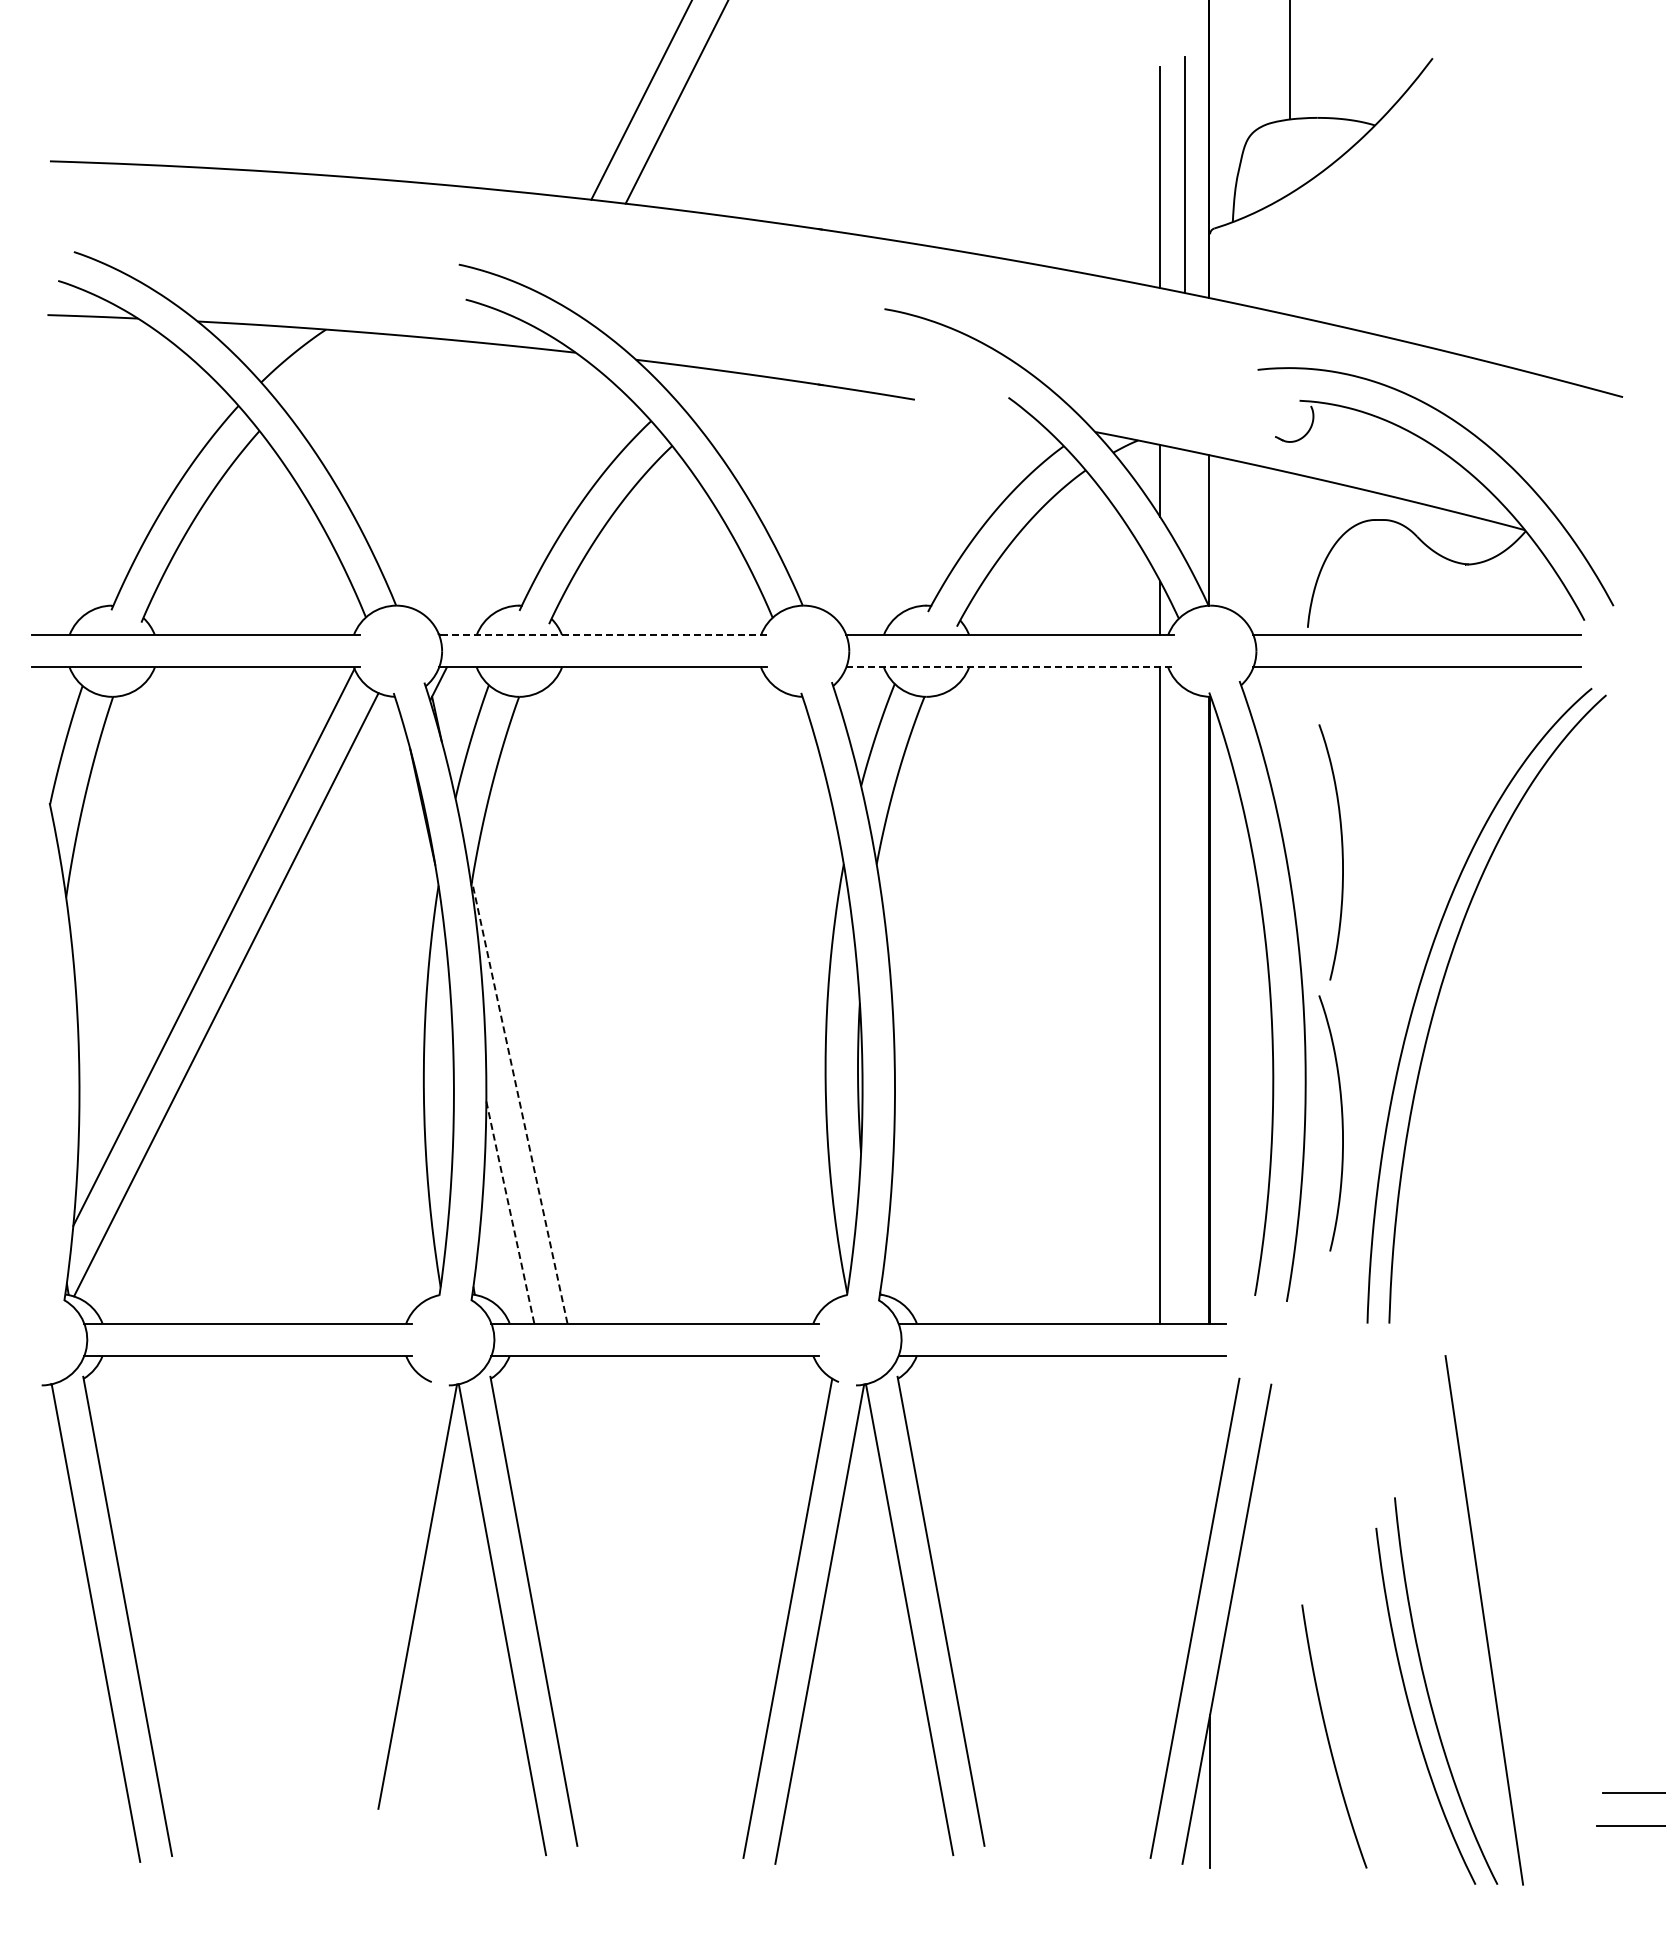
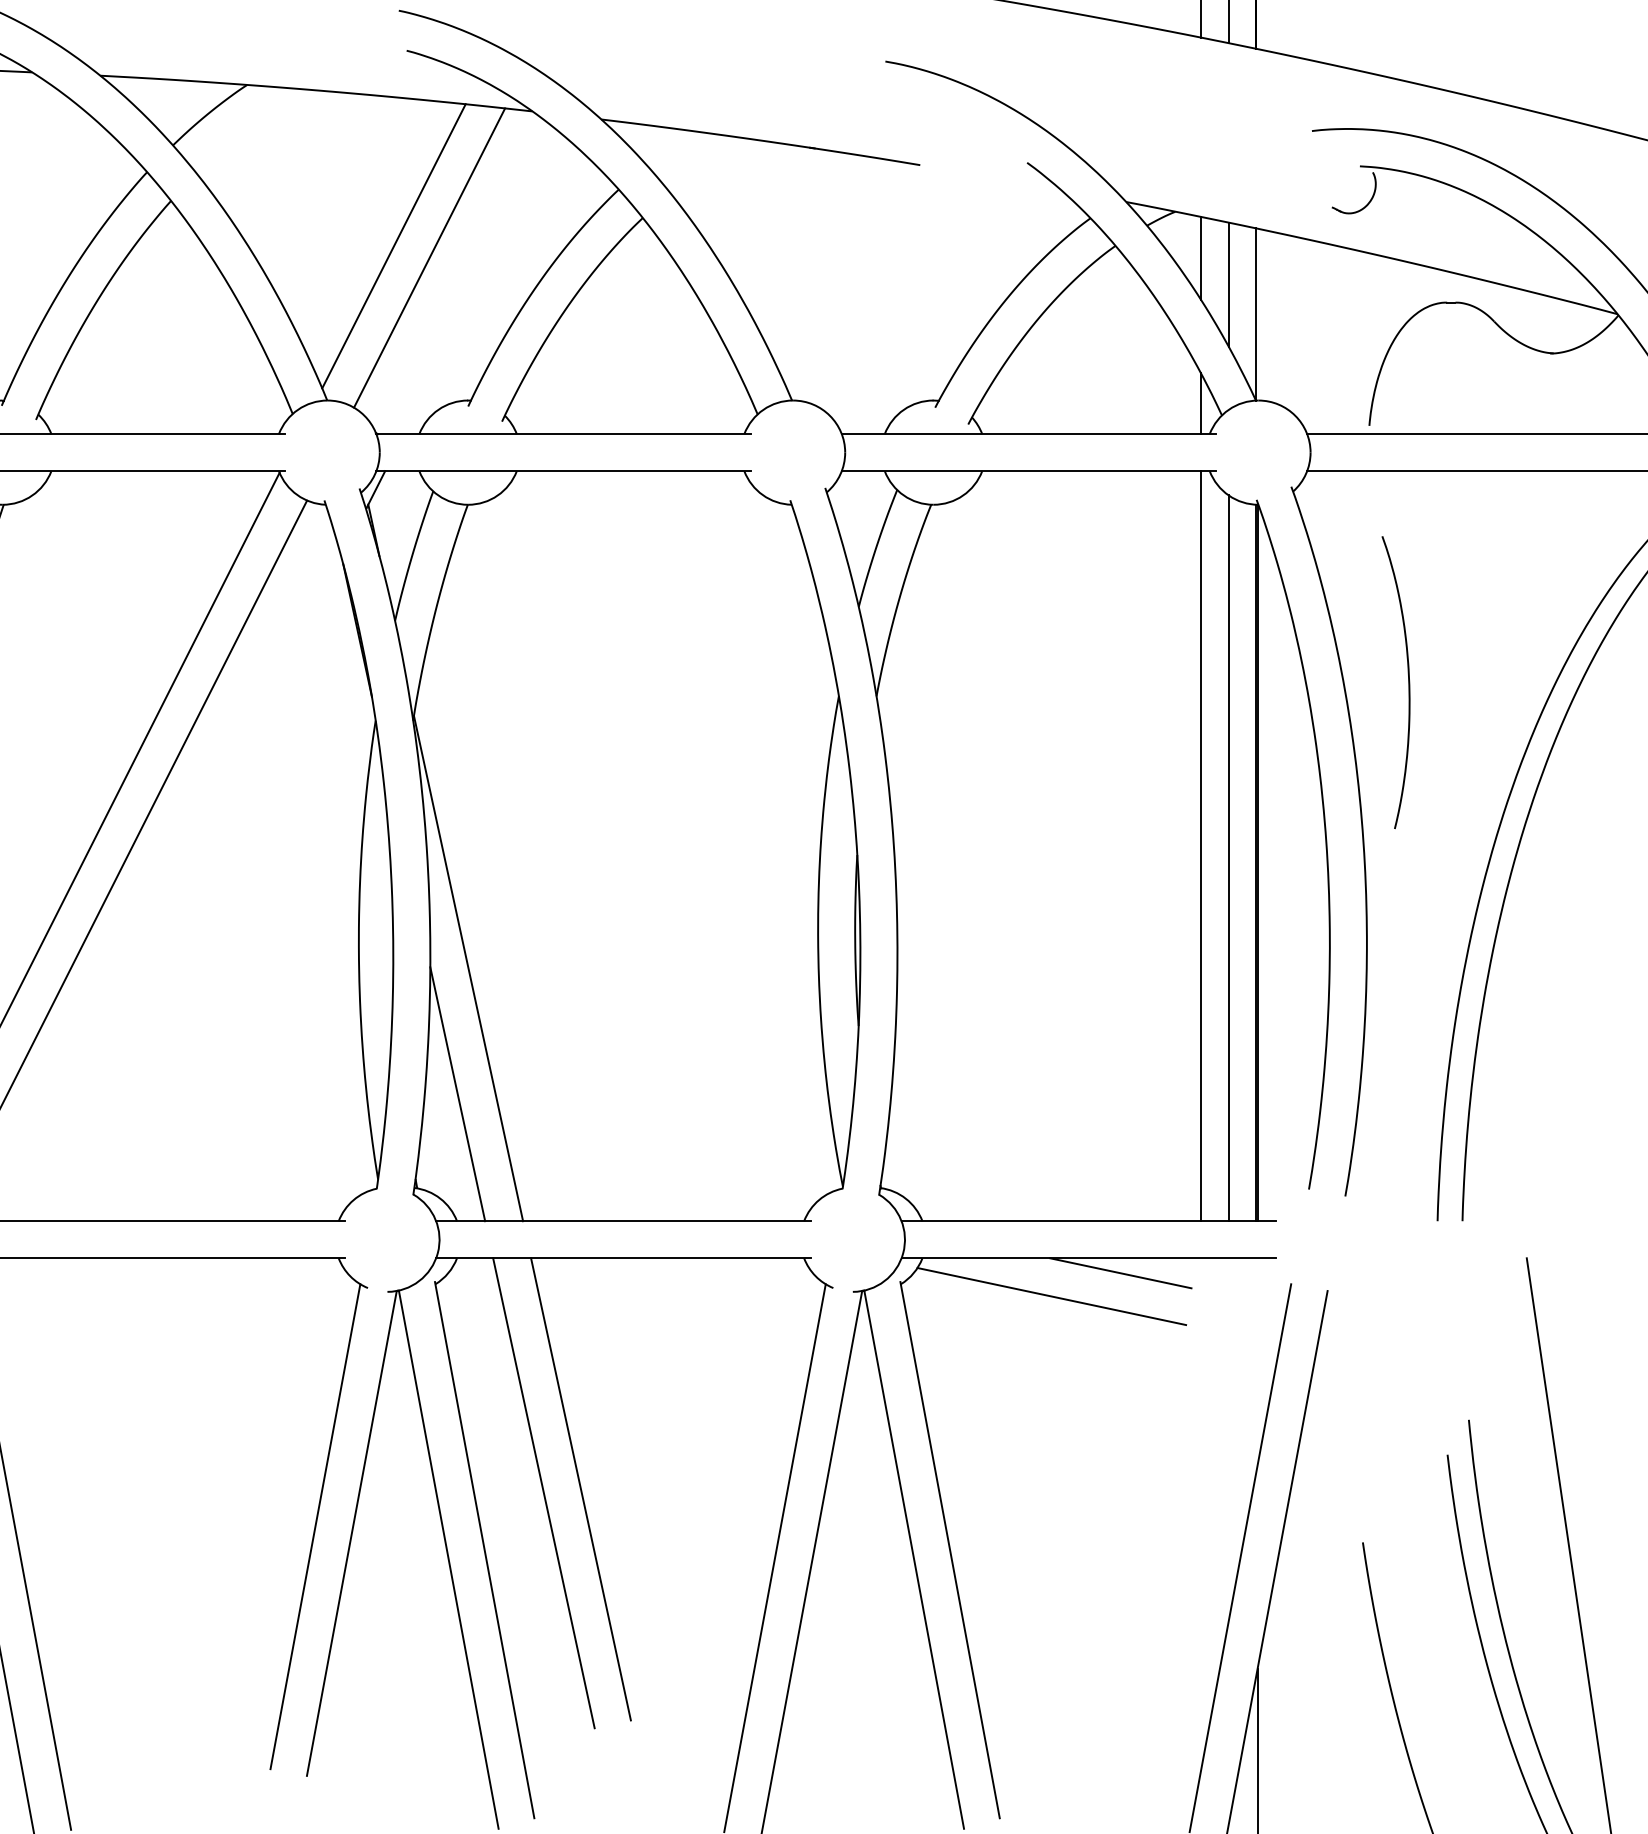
line: (454, 470) -> (393, 246), added
line: (485, 480) -> (429, 257), added
line: (1184, 504) -> (1228, 284), added
line: (602, 635) -> (563, 434), dashed -> solid
line: (1010, 667) -> (1029, 471), dashed -> solid
line: (1184, 1005) -> (1228, 857), added
line: (519, 1102) -> (468, 968), dashed -> solid
curve: (1341, 1123) -> (1407, 992), removed
line: (510, 1212) -> (457, 1094), dashed -> solid
line: (1090, 1369) -> (1120, 1273), added
line: (1029, 1389) -> (1051, 1296), added
line: (617, 1558) -> (580, 1489), added
line: (585, 1561) -> (543, 1493), added
line: (385, 1590) -> (315, 1526), added

